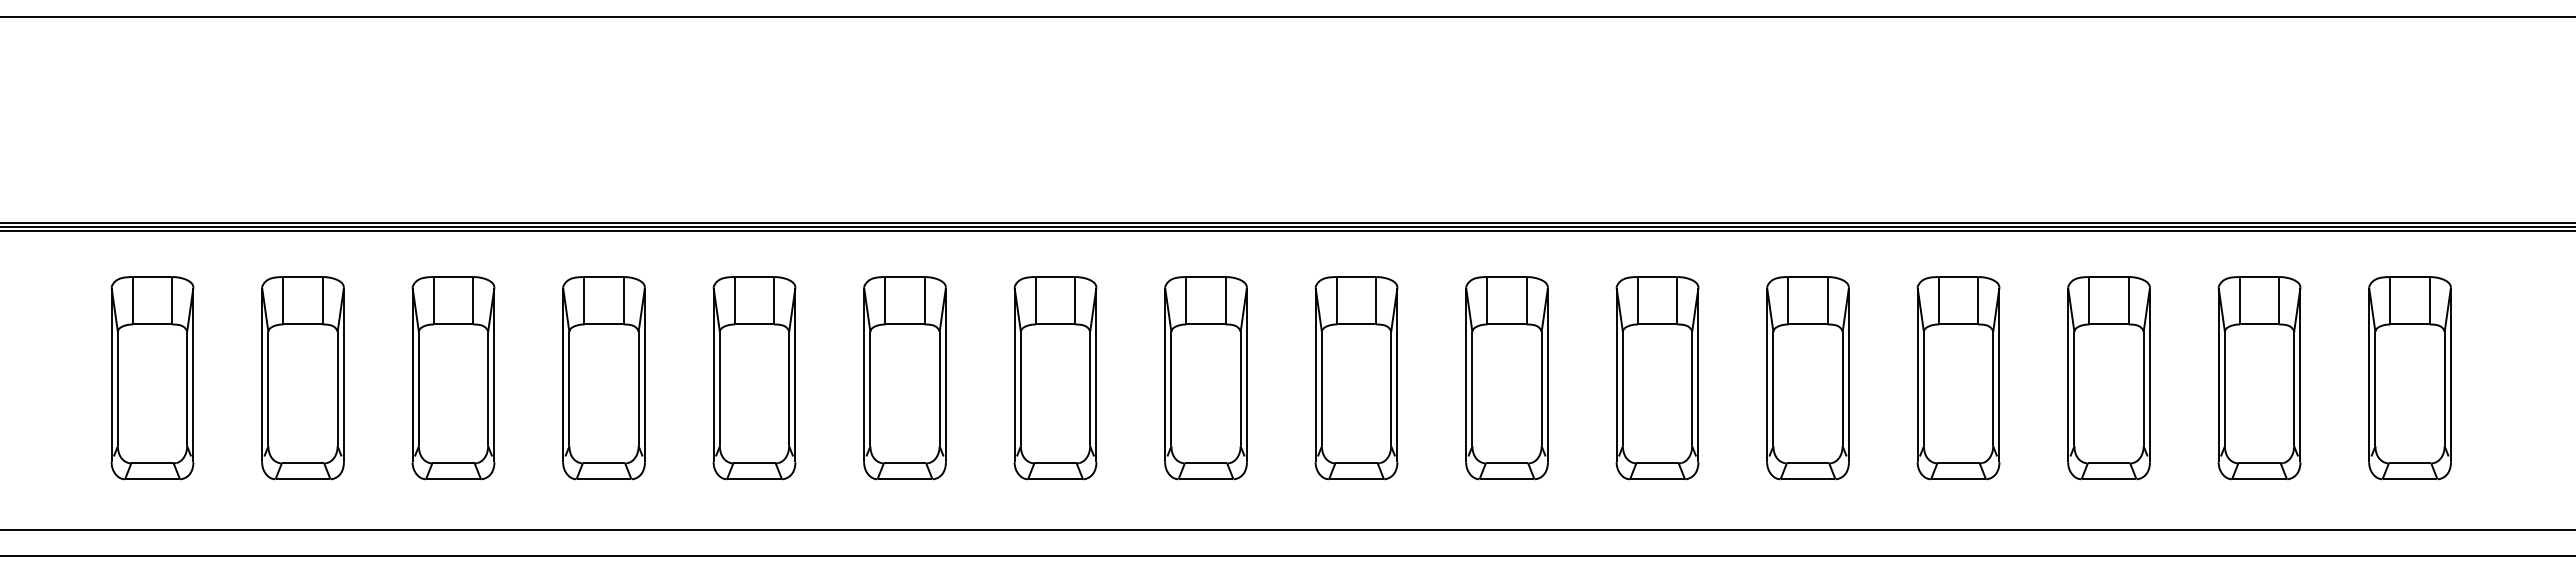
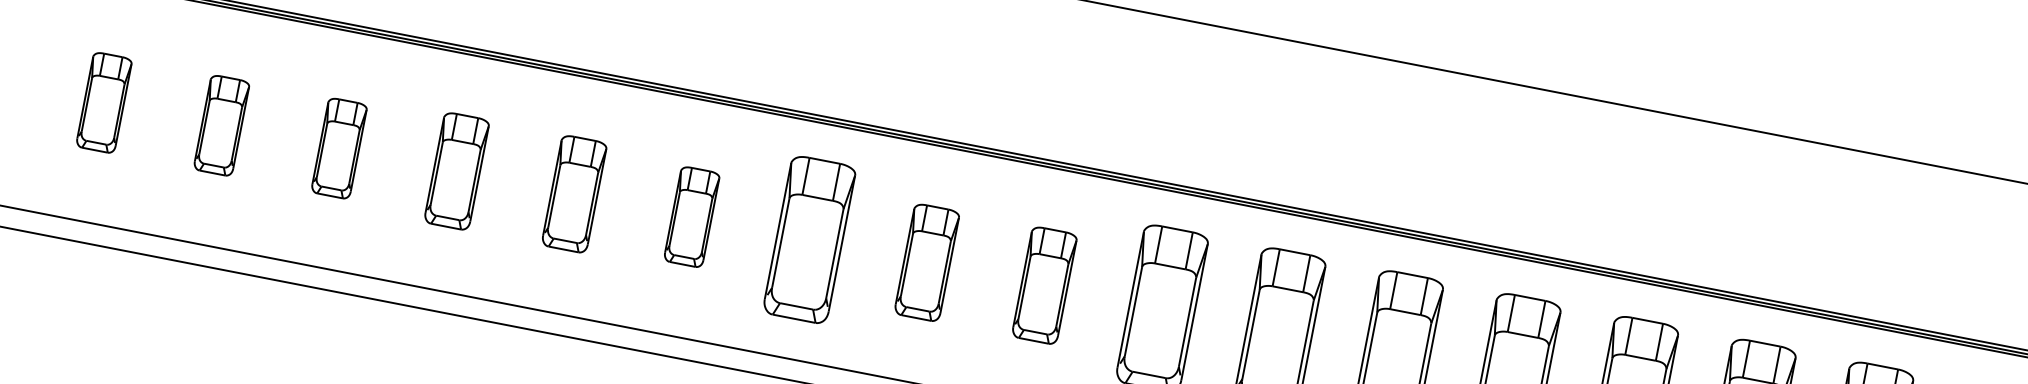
part: (152, 378) -> (104, 102), size x0.6
part: (302, 378) -> (221, 125), size x0.6
part: (453, 378) -> (339, 148), size x0.6
part: (603, 378) -> (456, 171), size x0.7
part: (754, 378) -> (574, 194), size x0.7
part: (904, 378) -> (691, 217), size x0.6
part: (1205, 378) -> (926, 262), size x0.7
part: (1356, 378) -> (1044, 285), size x0.7

